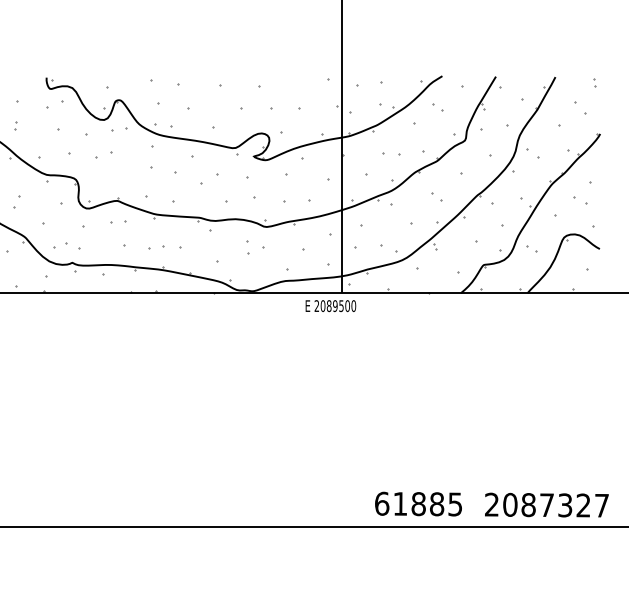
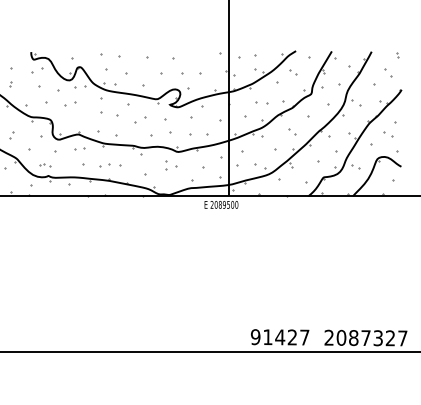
part: (66, 245) -> (44, 164), size x0.6
text: (417, 504) -> (279, 337), 61885 -> 91427

